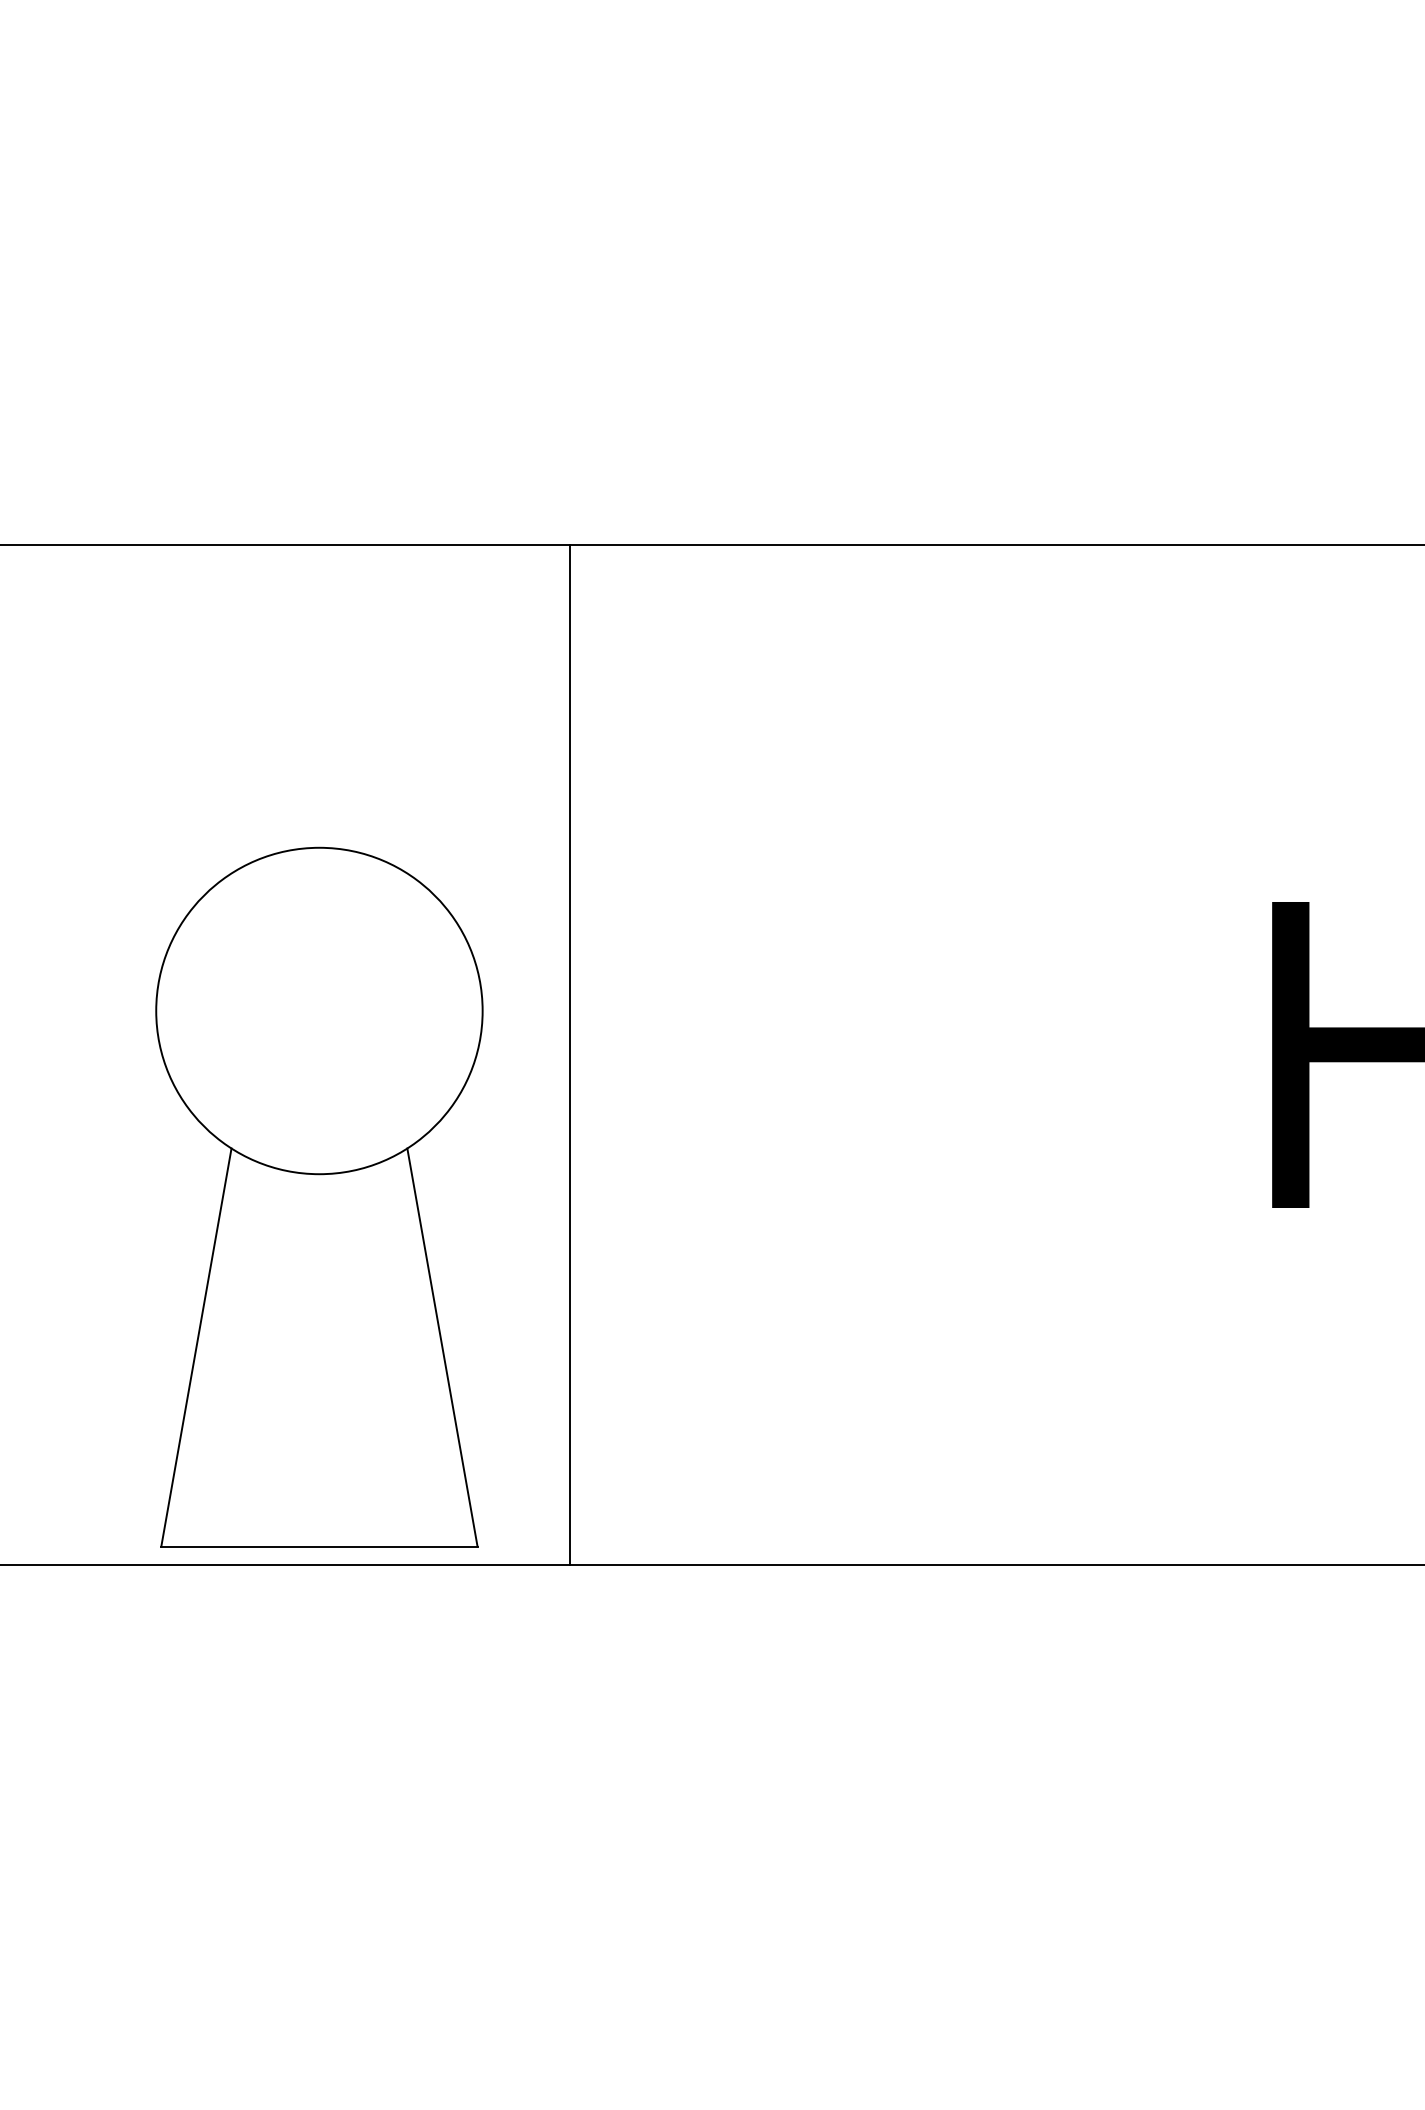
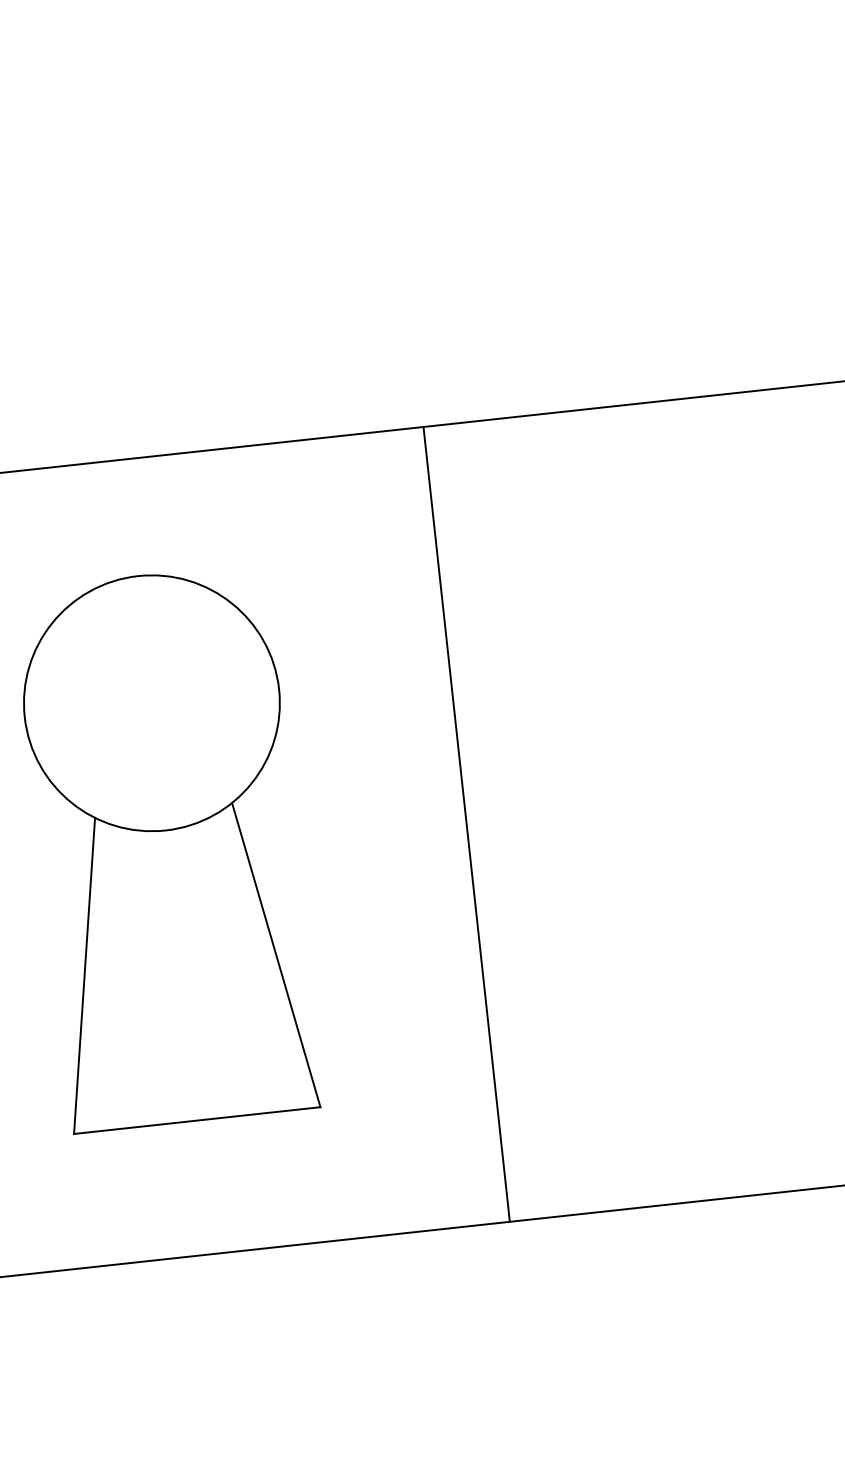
line: (569, 1054) -> (466, 824), moved
part: (319, 1196) -> (167, 847), moved

